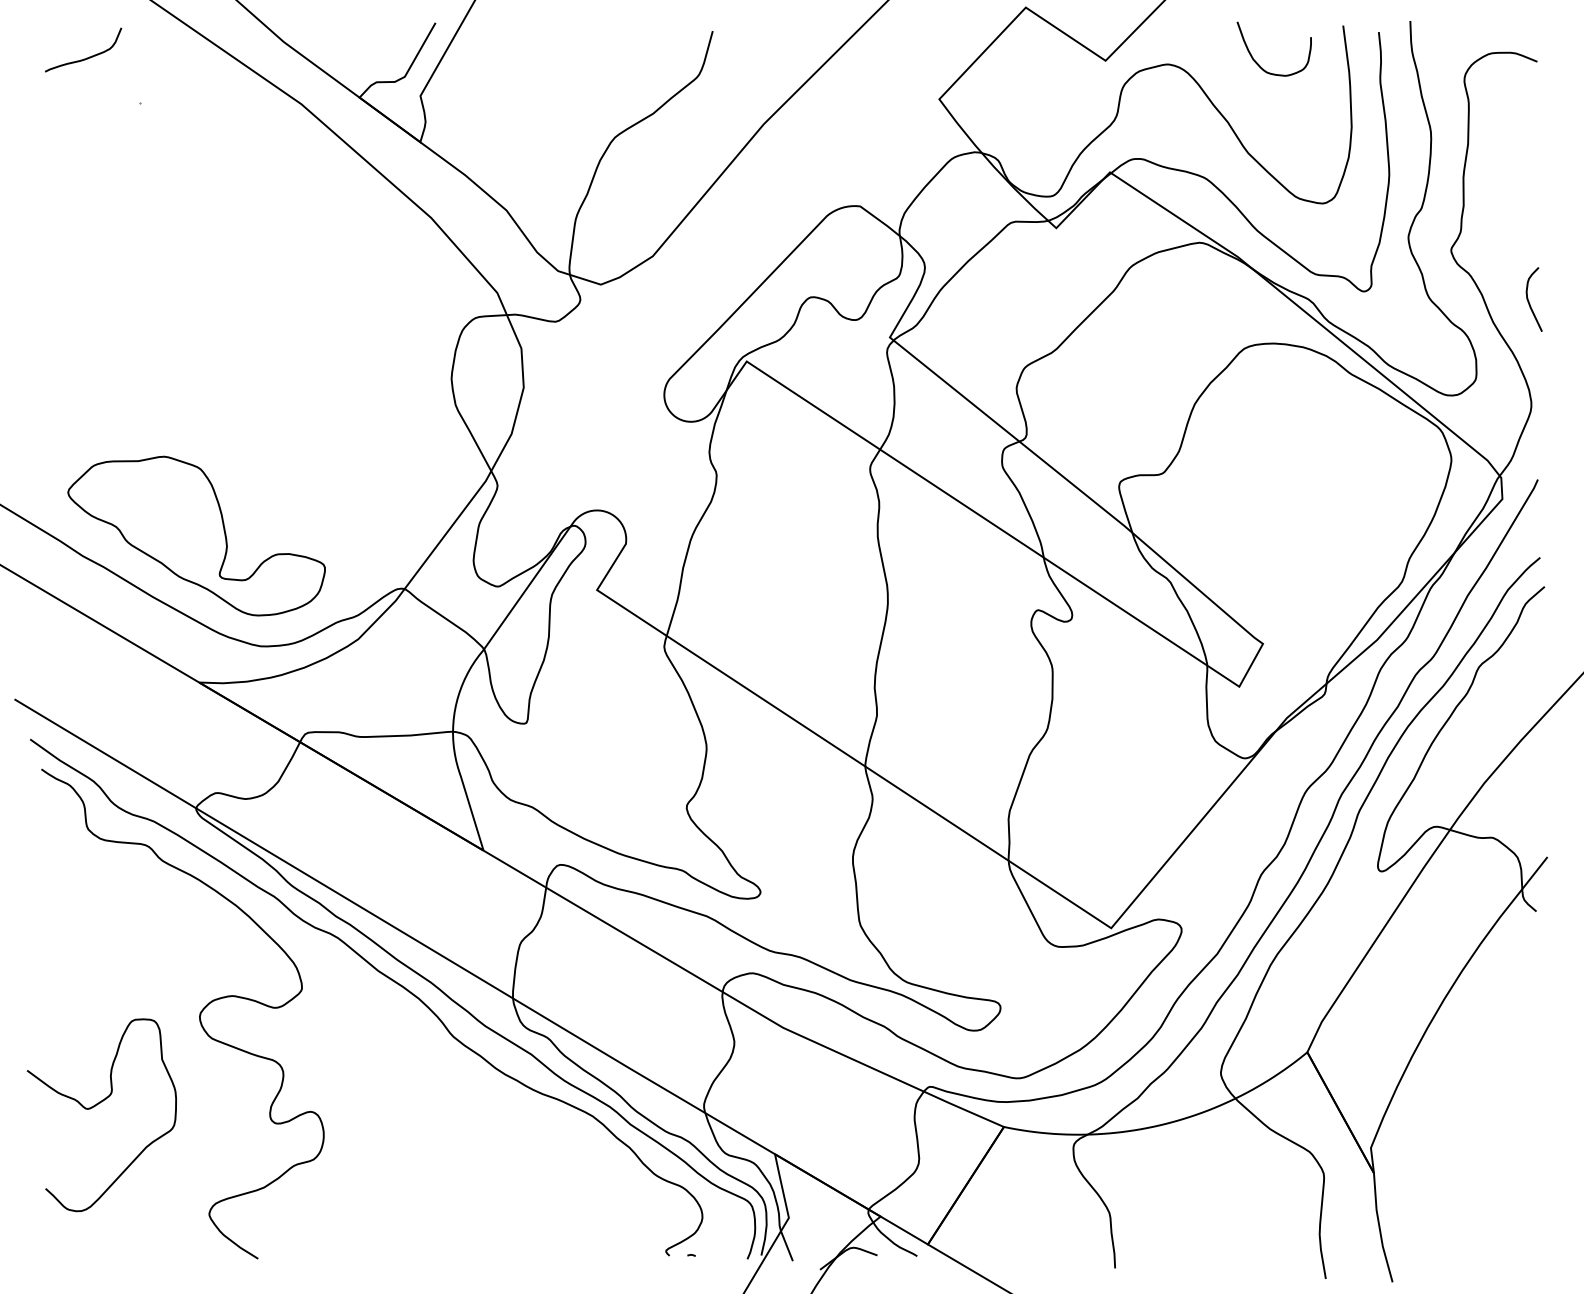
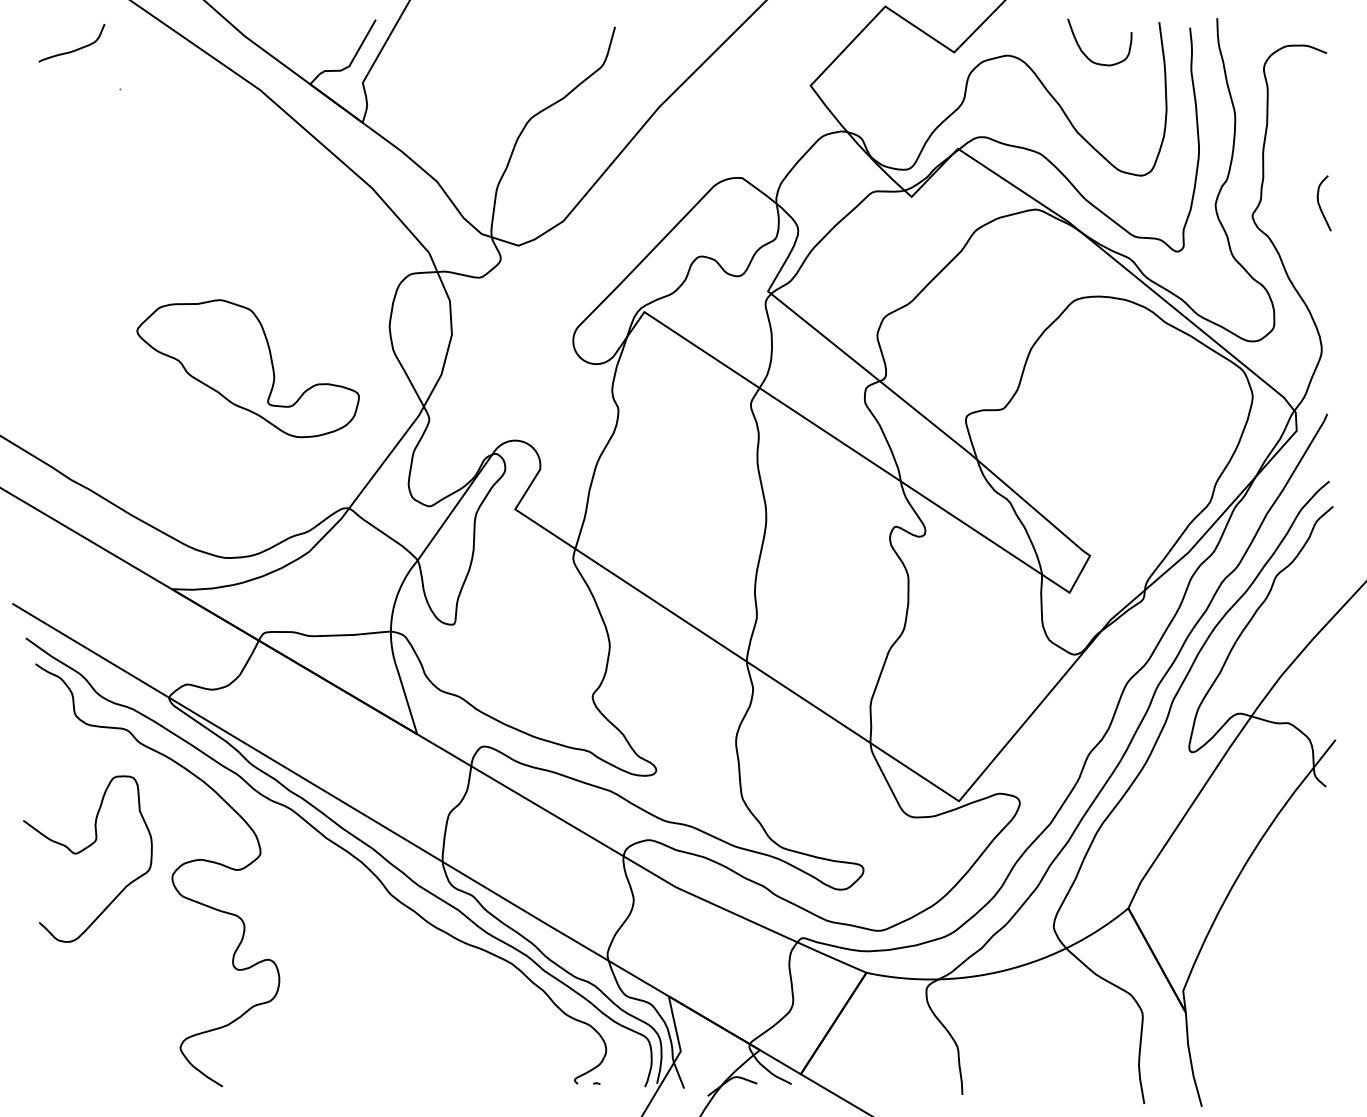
curve: (1529, 301) -> (1320, 205), moved
part: (196, 535) -> (248, 368), moved
curve: (94, 1107) -> (81, 852), moved

